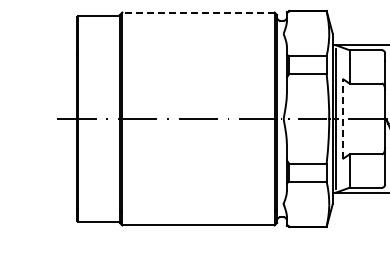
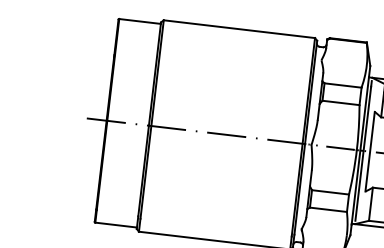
line: (197, 12) -> (238, 29), dashed -> solid
line: (342, 118) -> (370, 151), dashed -> solid

